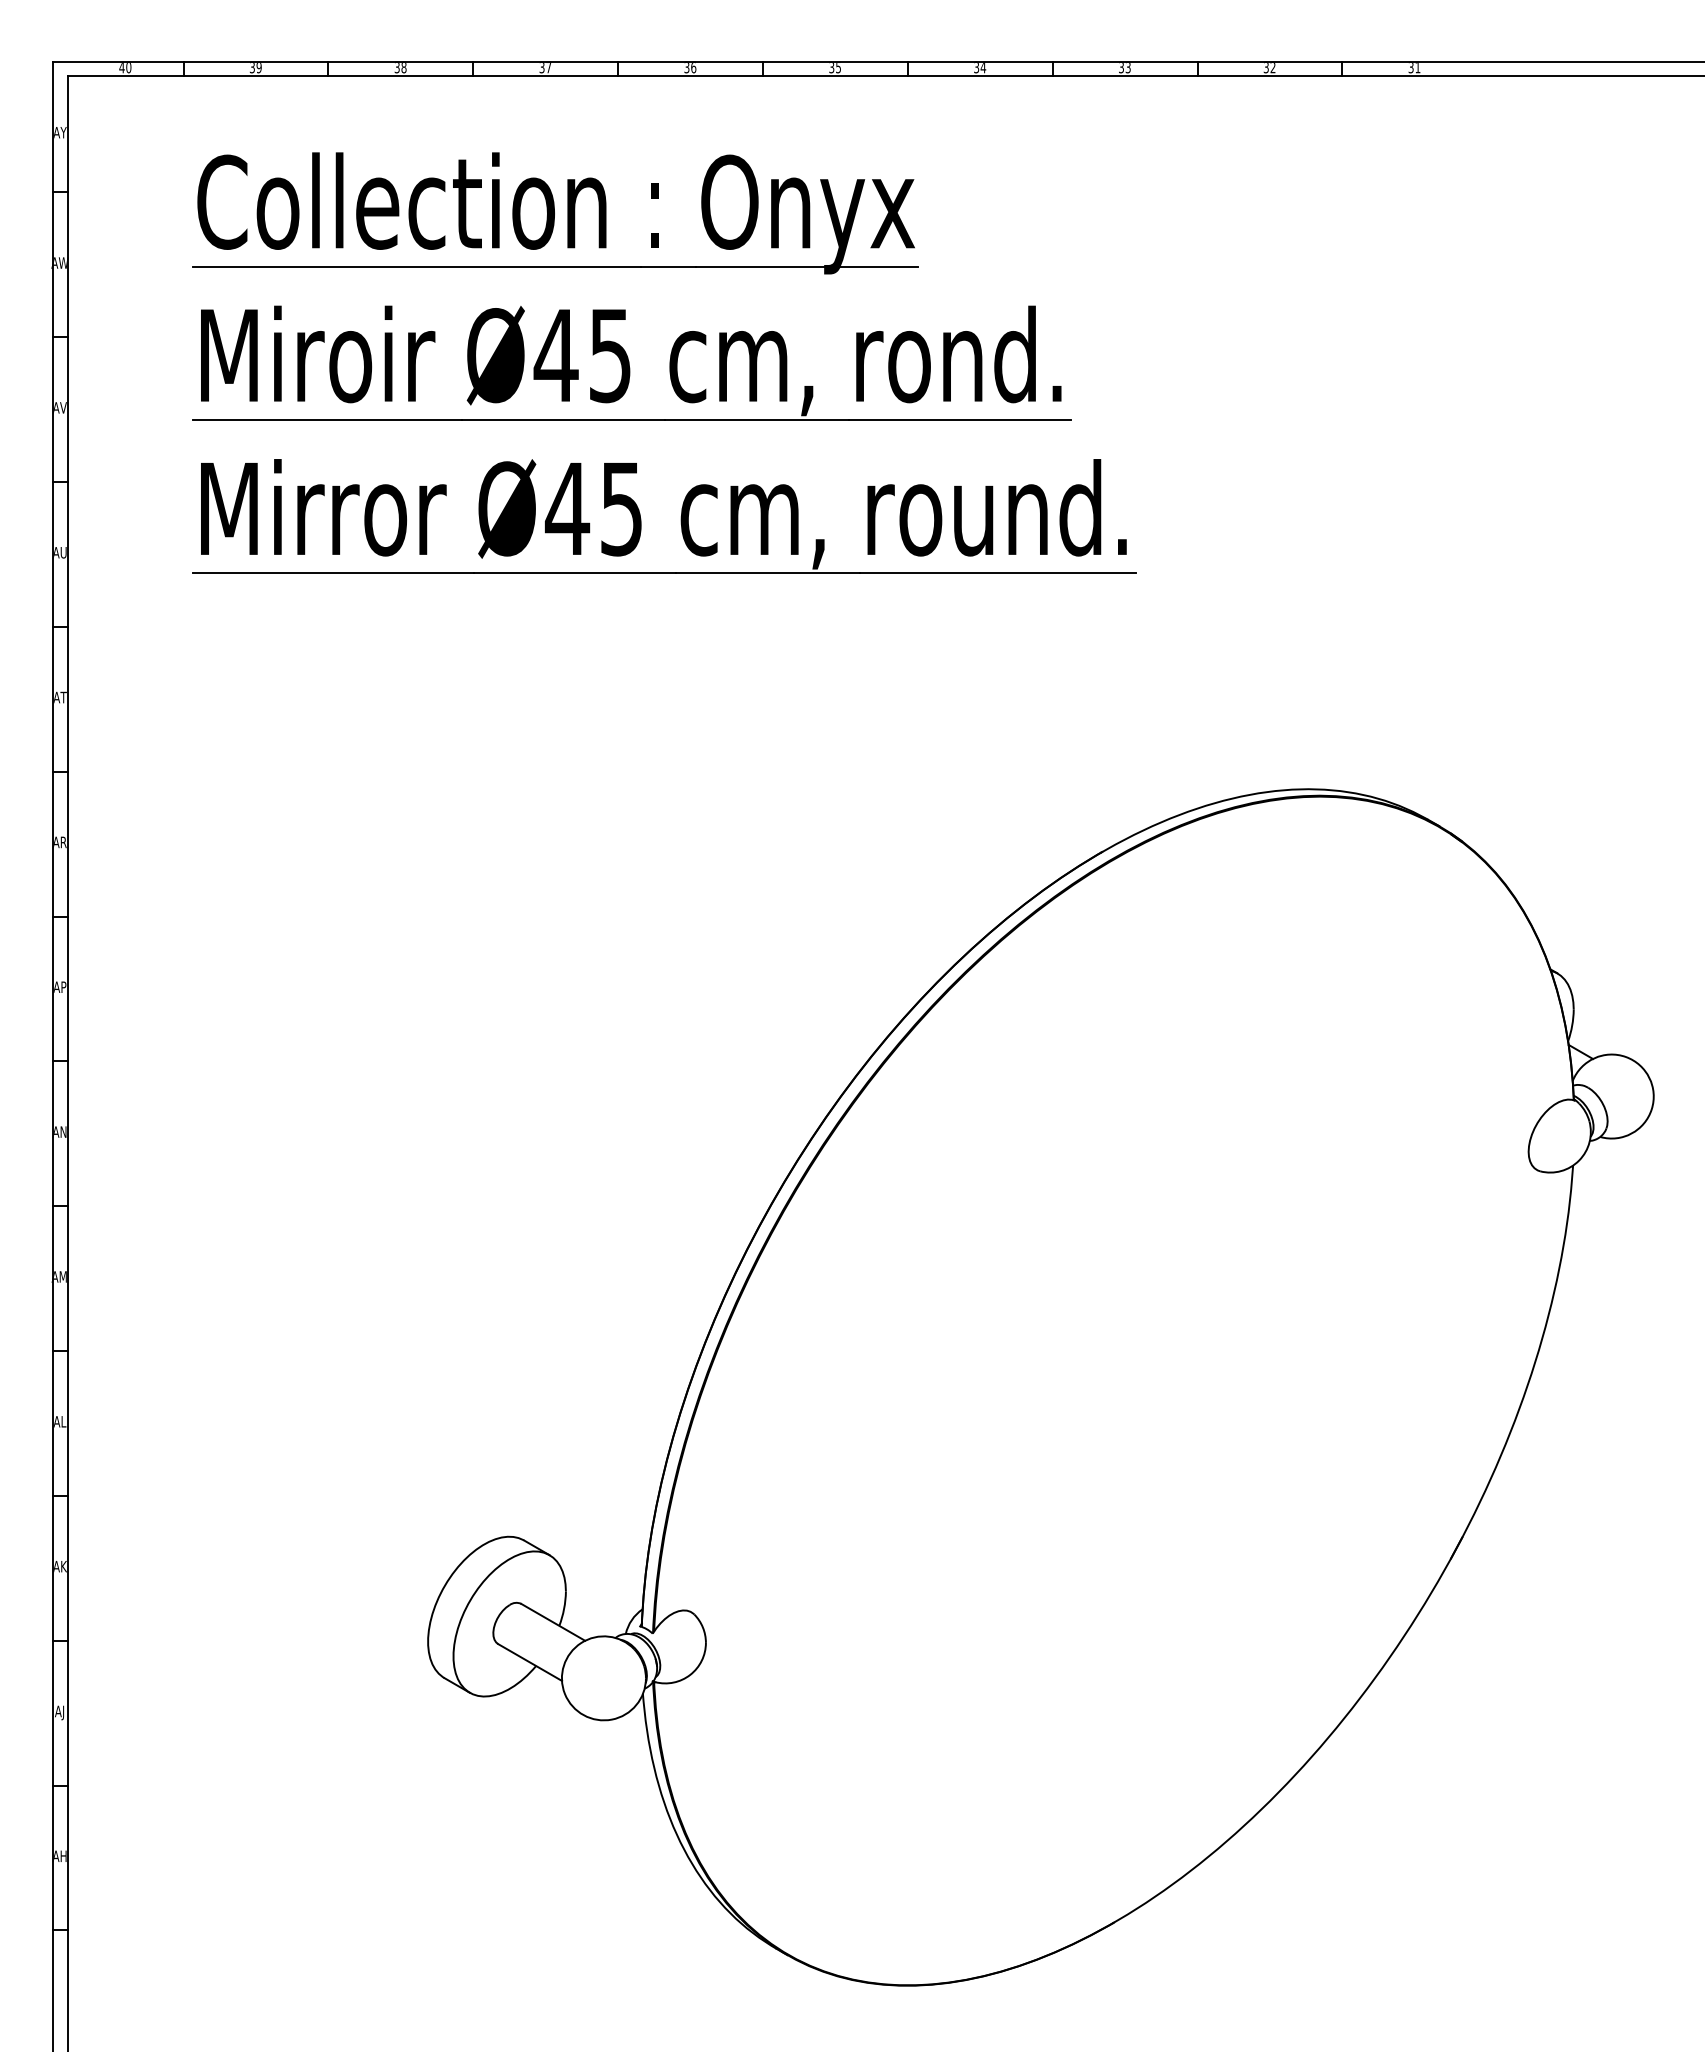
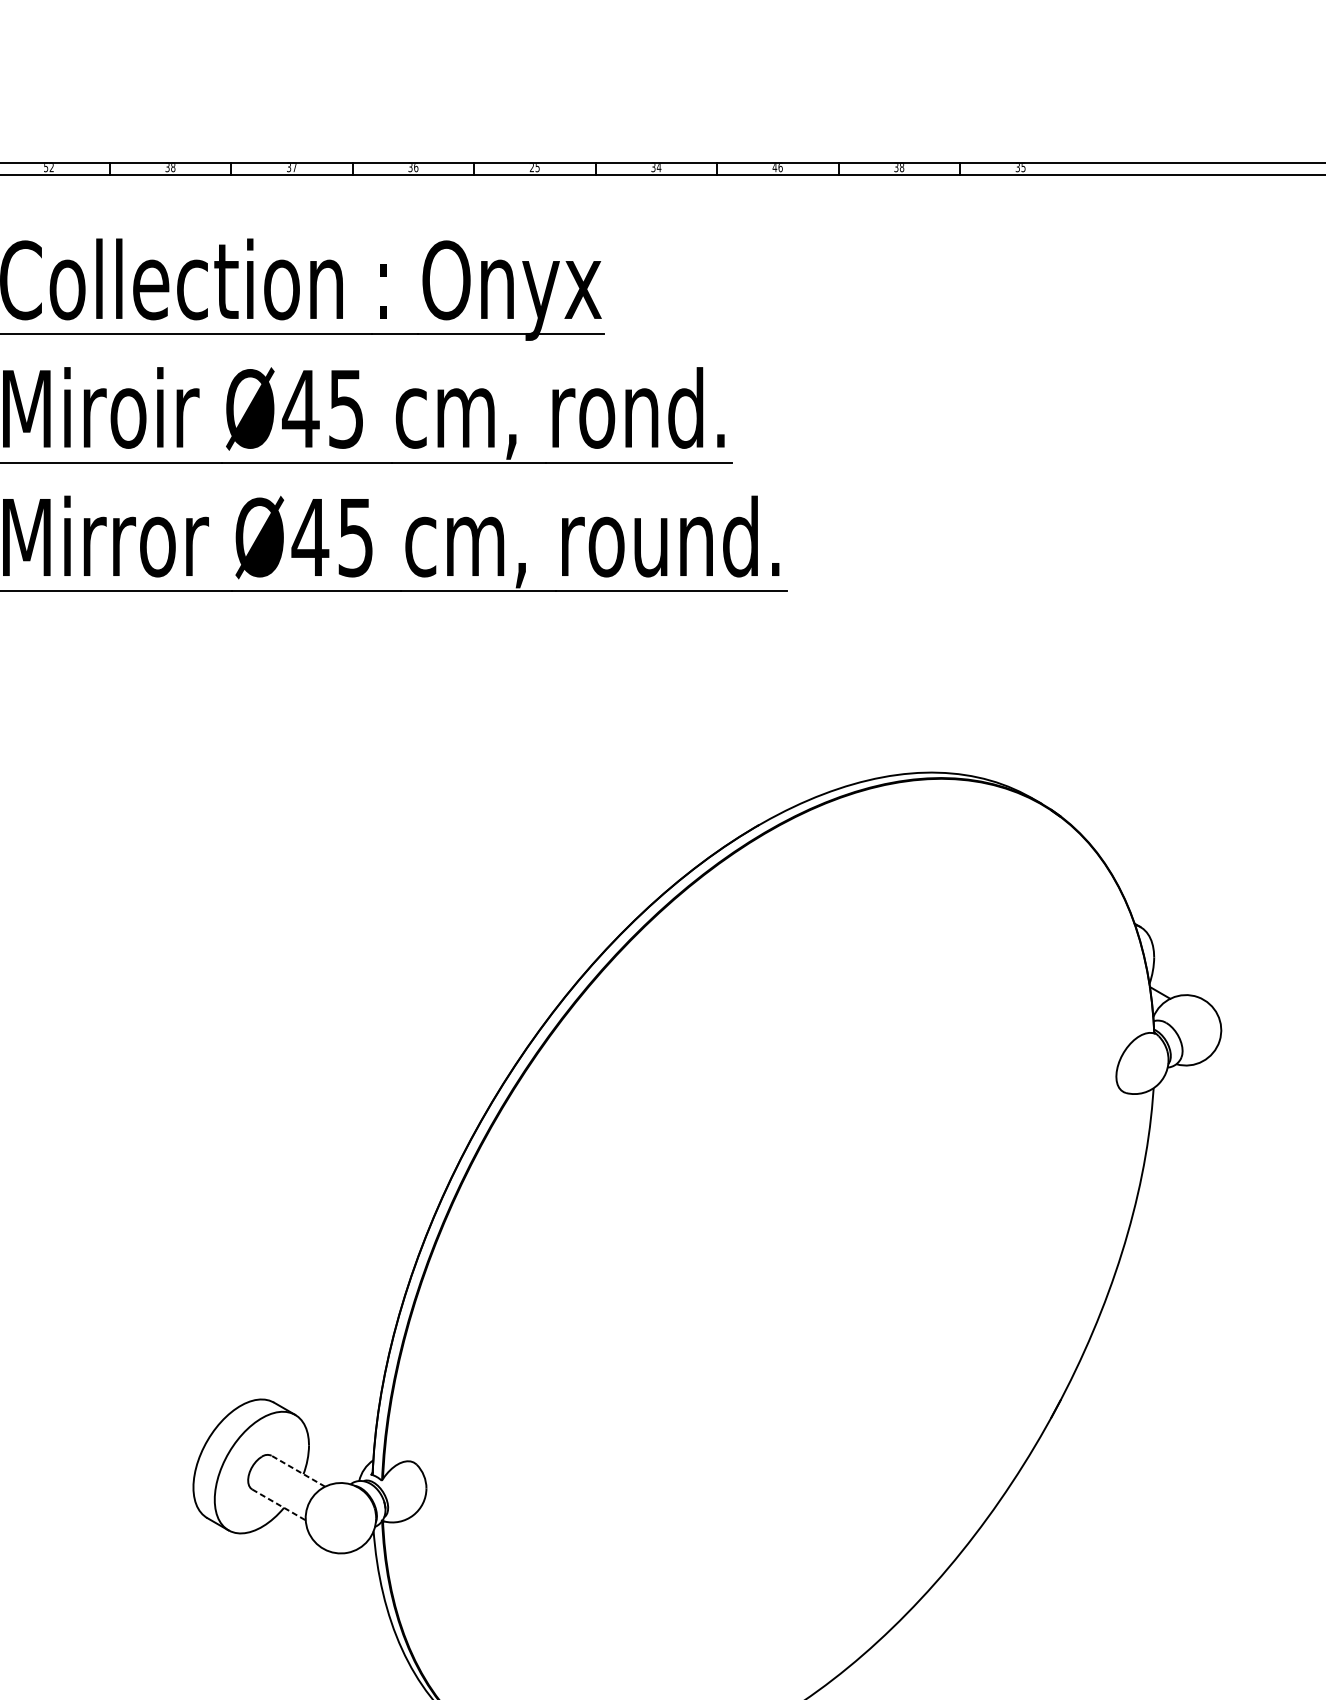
text: (255, 68) -> (48, 168), 39 -> 52
text: (831, 68) -> (531, 168), 35 -> 25
text: (1124, 68) -> (777, 168), 33 -> 46
text: (1272, 68) -> (901, 168), 32 -> 38
text: (1417, 68) -> (1023, 168), 31 -> 35
line: (553, 1622) -> (298, 1471), solid -> dashed
line: (530, 1662) -> (279, 1504), solid -> dashed

